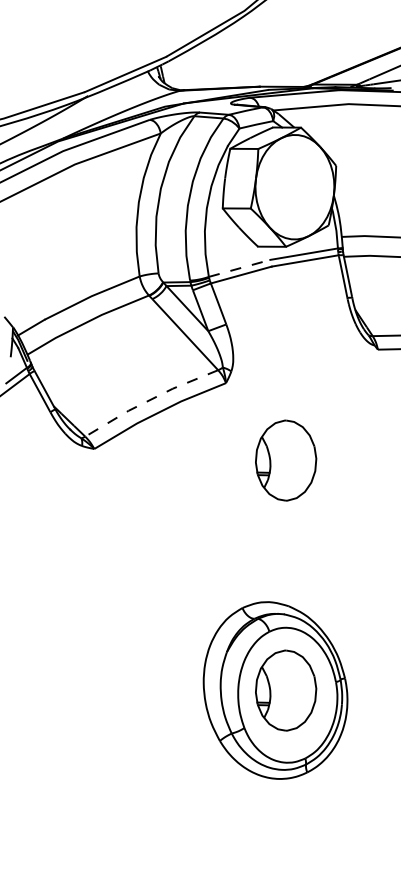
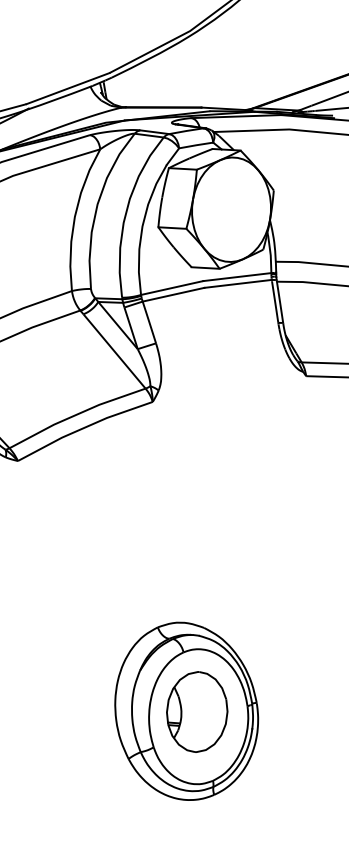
line: (239, 268) -> (172, 288), dashed -> solid
line: (149, 400) -> (75, 415), dashed -> solid
part: (286, 460) -> (209, 482), removed

